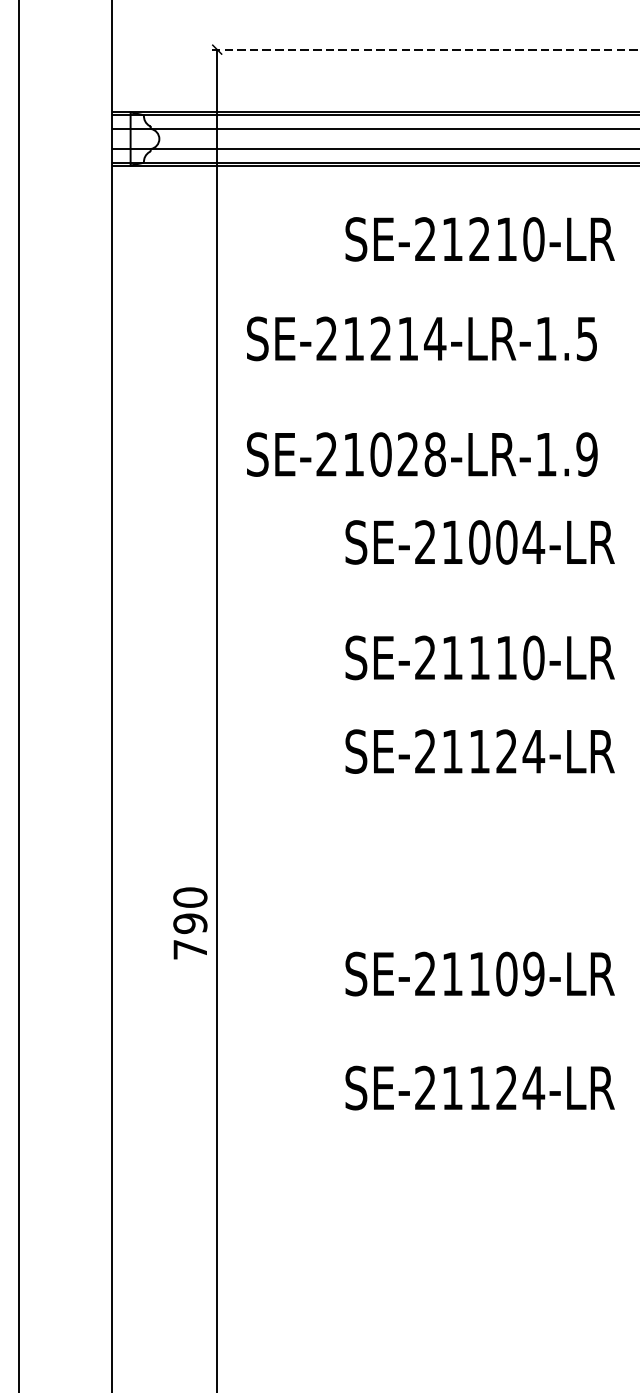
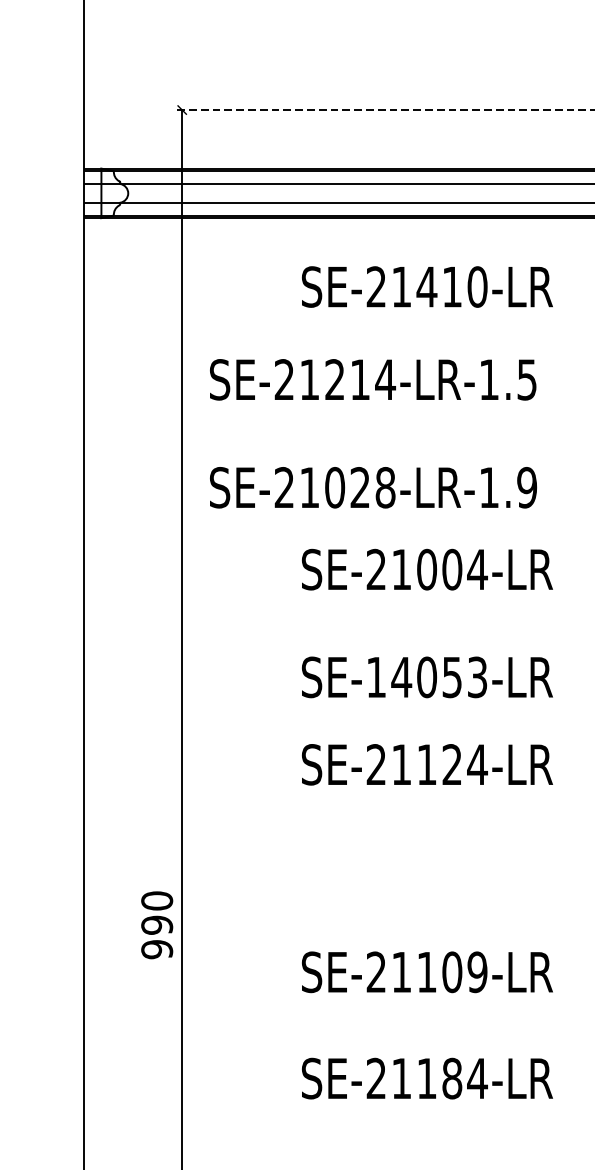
text: (479, 238) -> (426, 286), SE-21210-LR -> SE-21410-LR
text: (479, 657) -> (426, 676), SE-21110-LR -> SE-14053-LR
text: (190, 949) -> (157, 949), 790 -> 990
text: (506, 1087) -> (452, 1078), SE-21124-LR -> SE-21184-LR

